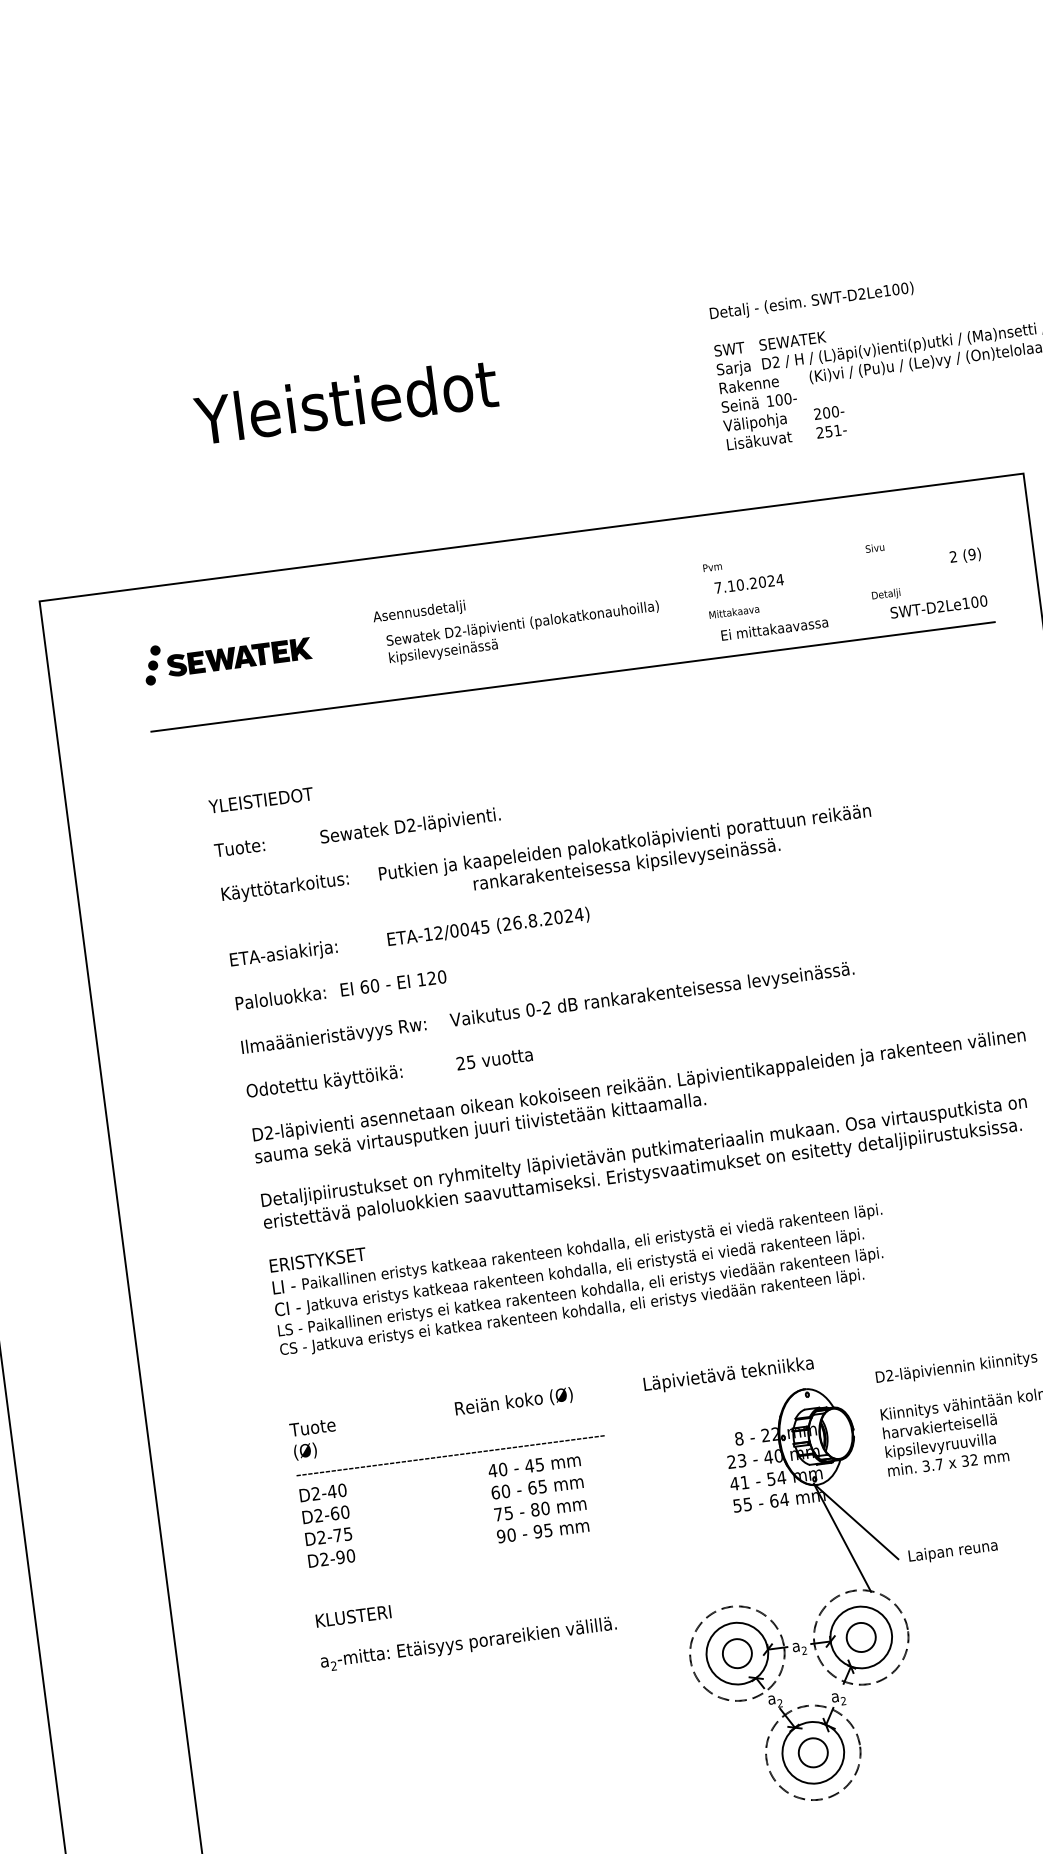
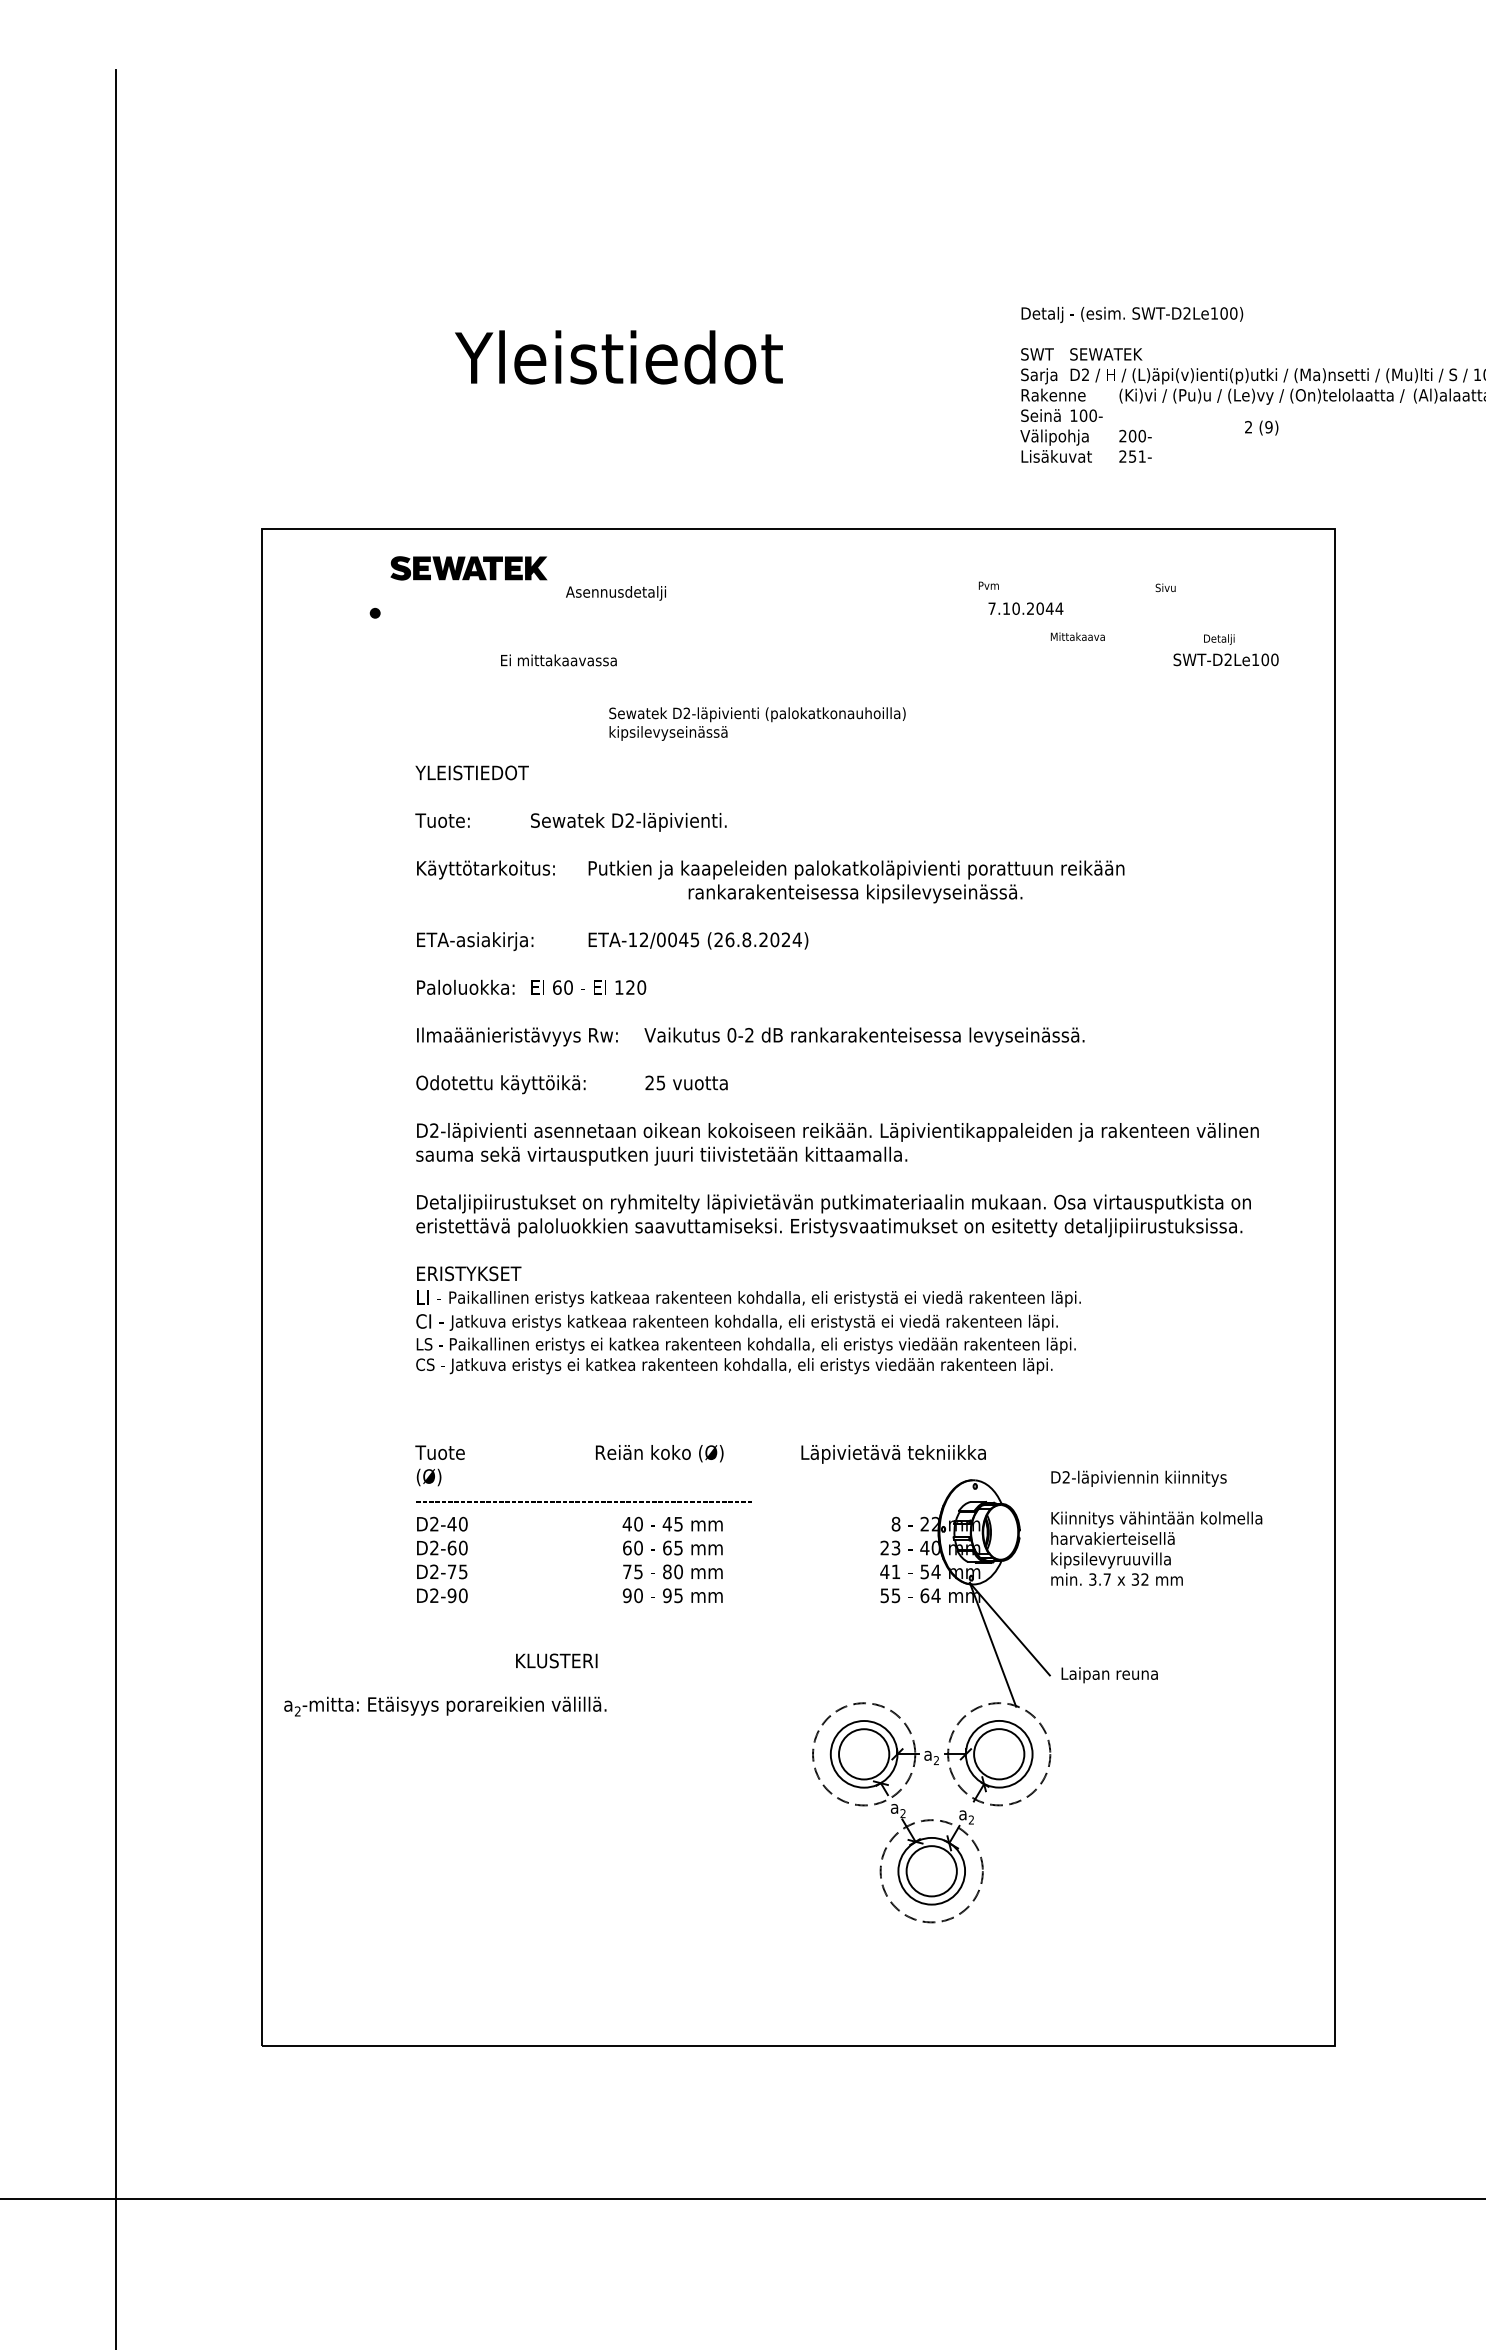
text: (965, 555) -> (1261, 427), moved
text: (770, 580) -> (1049, 608), 7.10.2024 -> 7.10.2044
text: (886, 594) -> (1219, 639), moved
text: (733, 611) -> (1077, 636), moved
text: (418, 612) -> (615, 593), moved
text: (774, 628) -> (558, 660), moved
text: (523, 632) -> (757, 723), moved
fill: (155, 650) -> (379, 597), removed
part: (239, 657) -> (468, 568), moved
line: (572, 676) -> (823, 683), removed
fill: (150, 680) -> (370, 628), removed
text: (353, 1616) -> (556, 1660), moved
circle: (860, 1636) -> (998, 1753), size x1.6
text: (468, 1643) -> (445, 1706), moved
circle: (736, 1653) -> (863, 1754), size x1.6
circle: (812, 1752) -> (931, 1870), size x1.6

